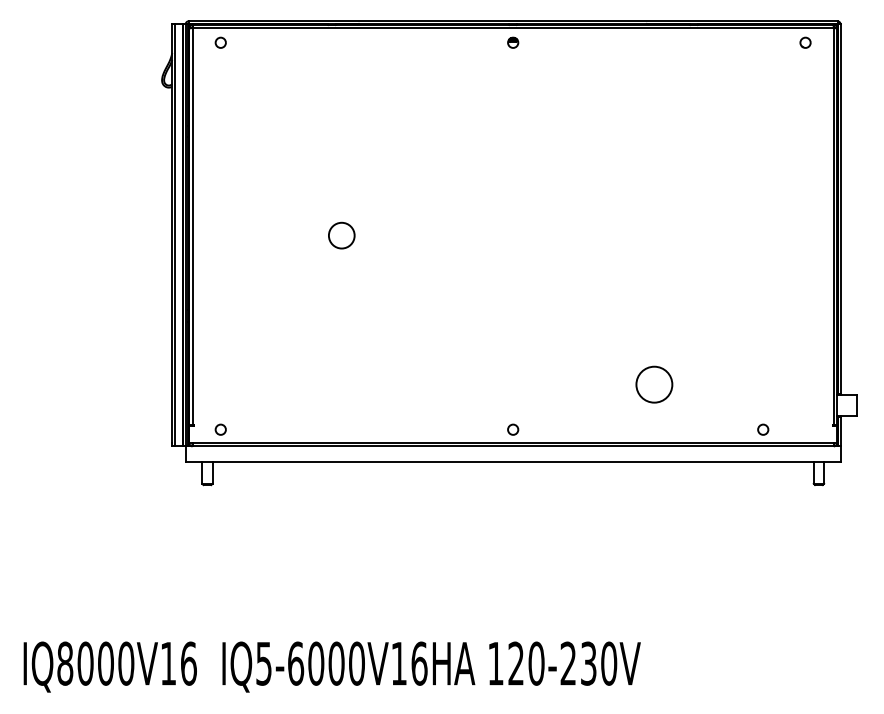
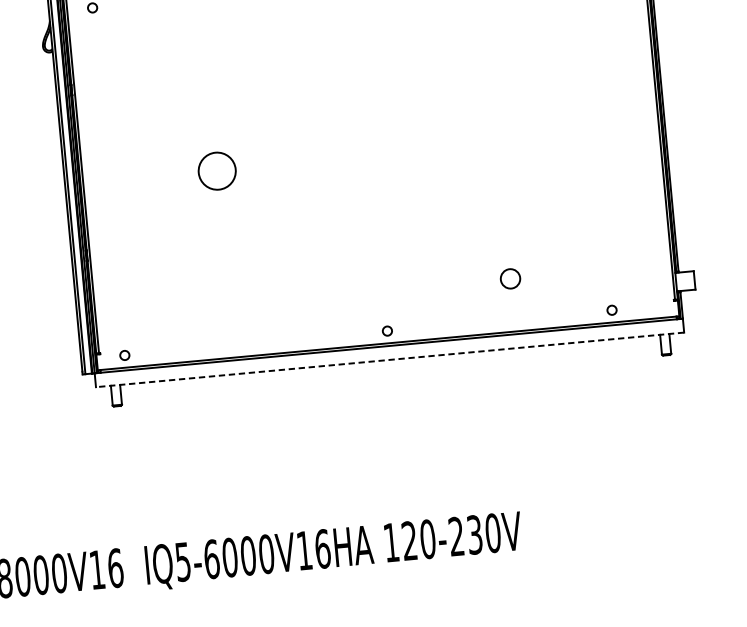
circle: (341, 235) -> (217, 170), size x1.6
circle: (654, 384) -> (510, 278), size x0.6
line: (512, 461) -> (389, 359), solid -> dashed

